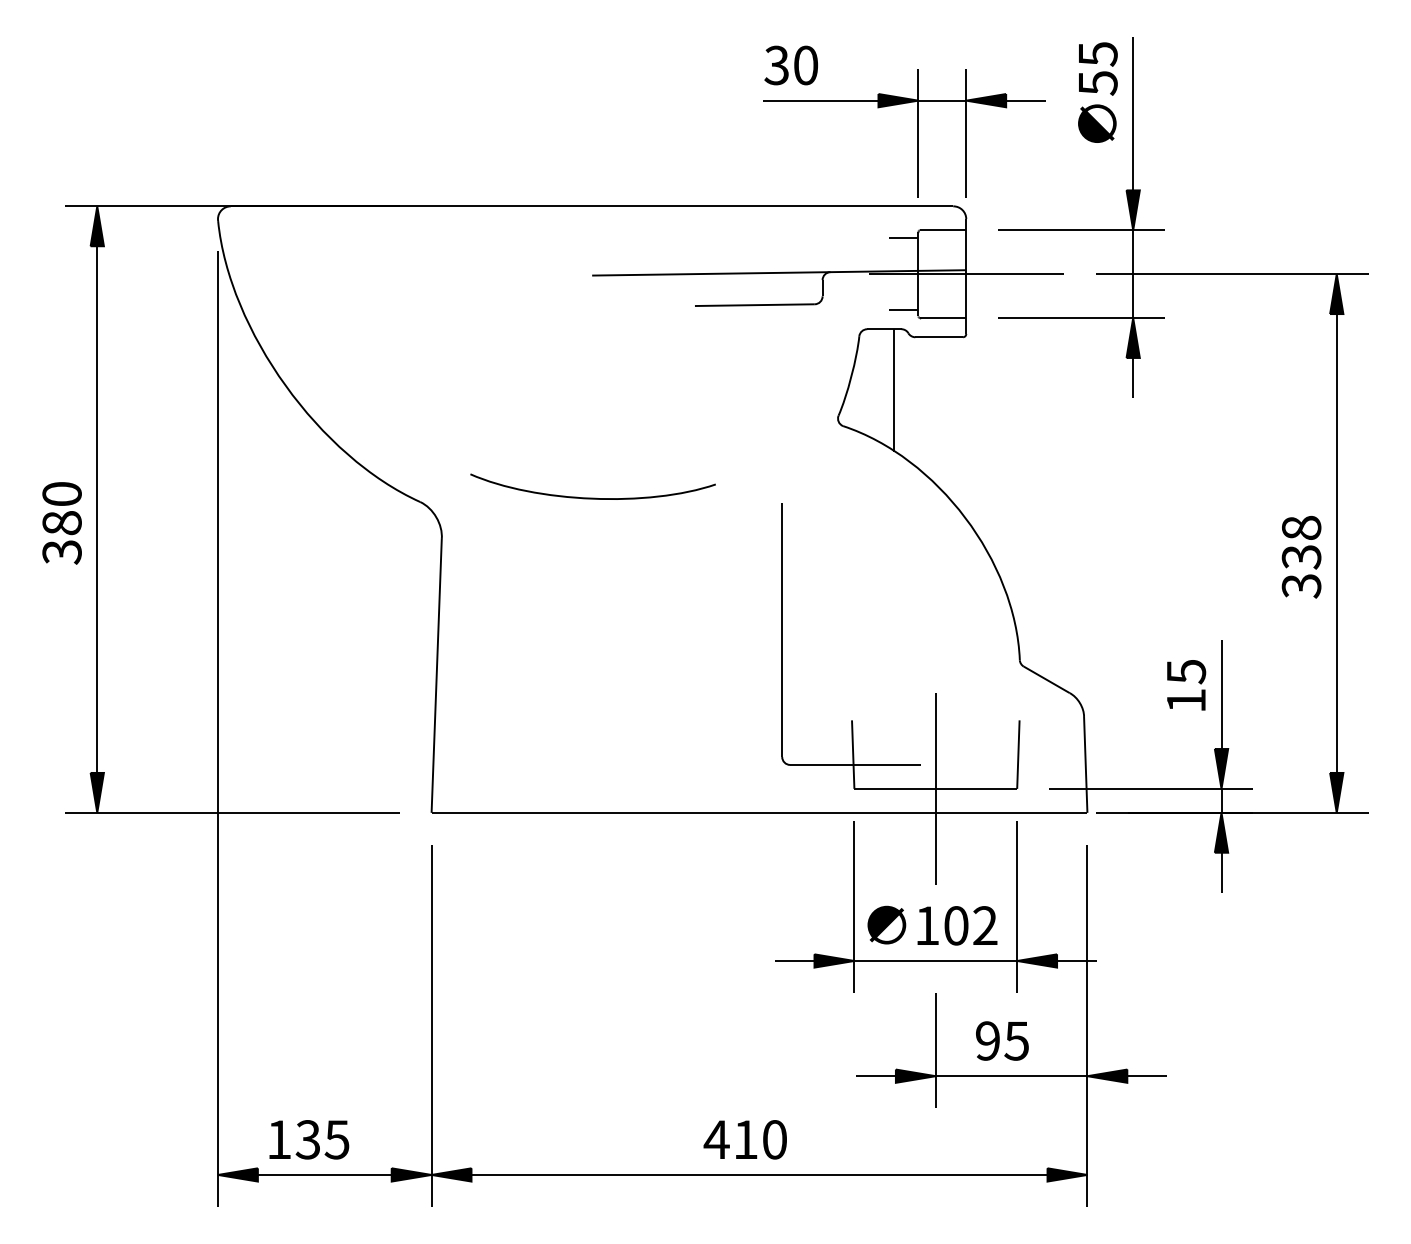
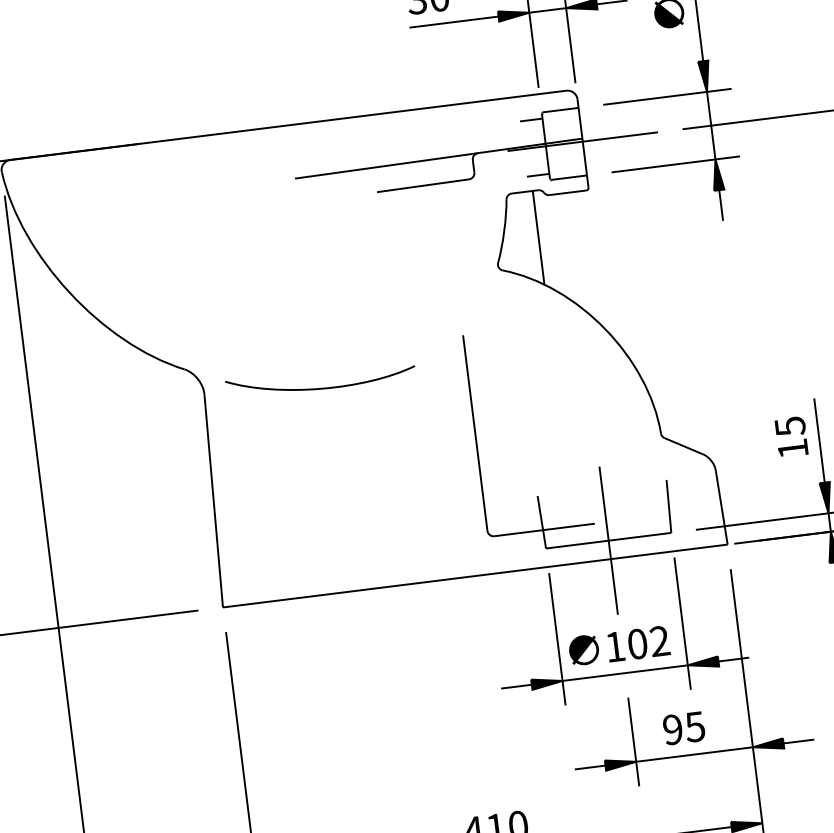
part: (592, 497) -> (321, 387), moved

